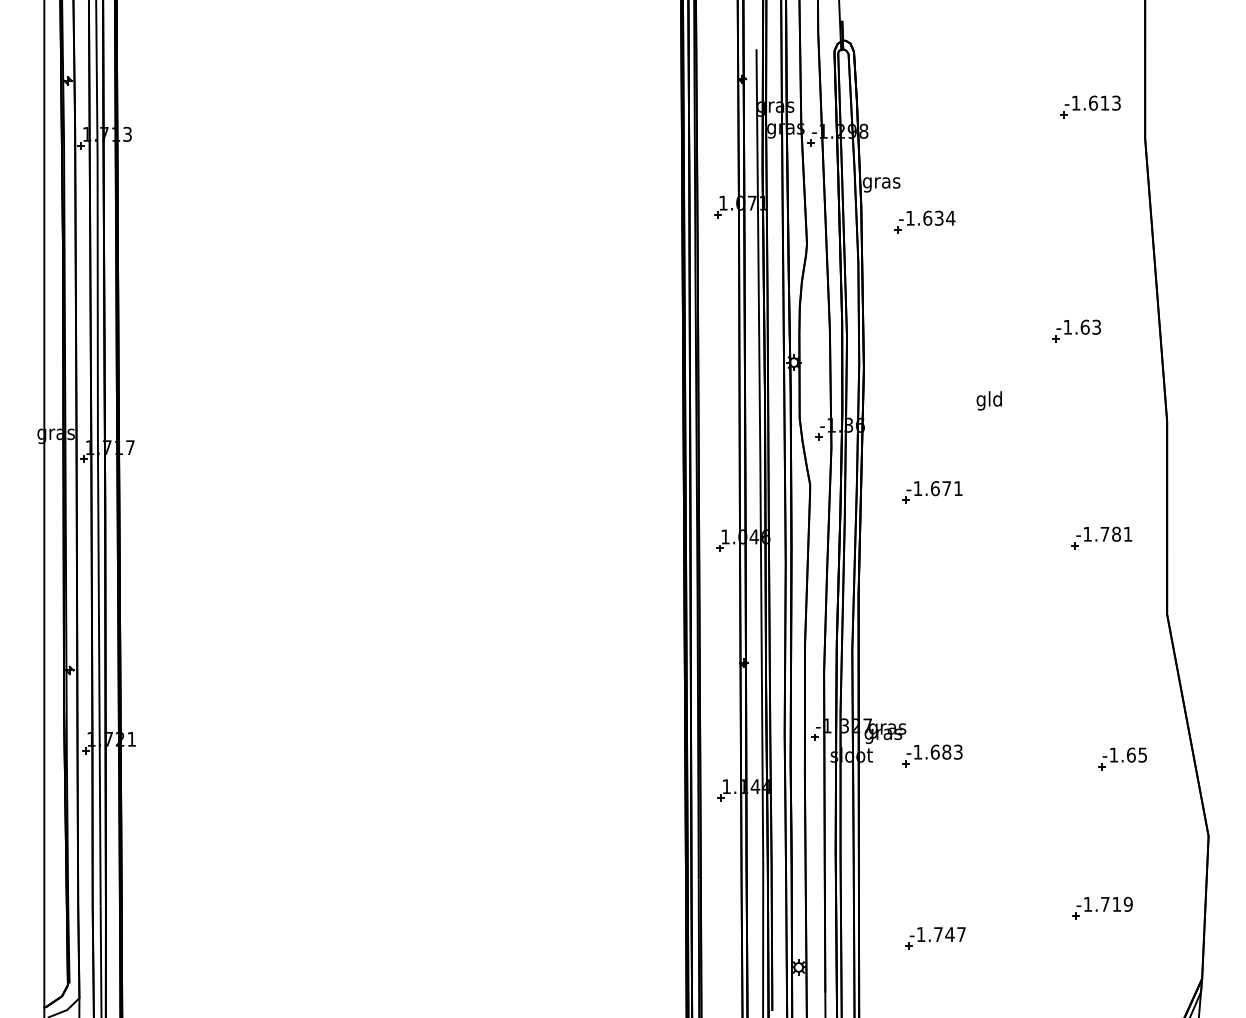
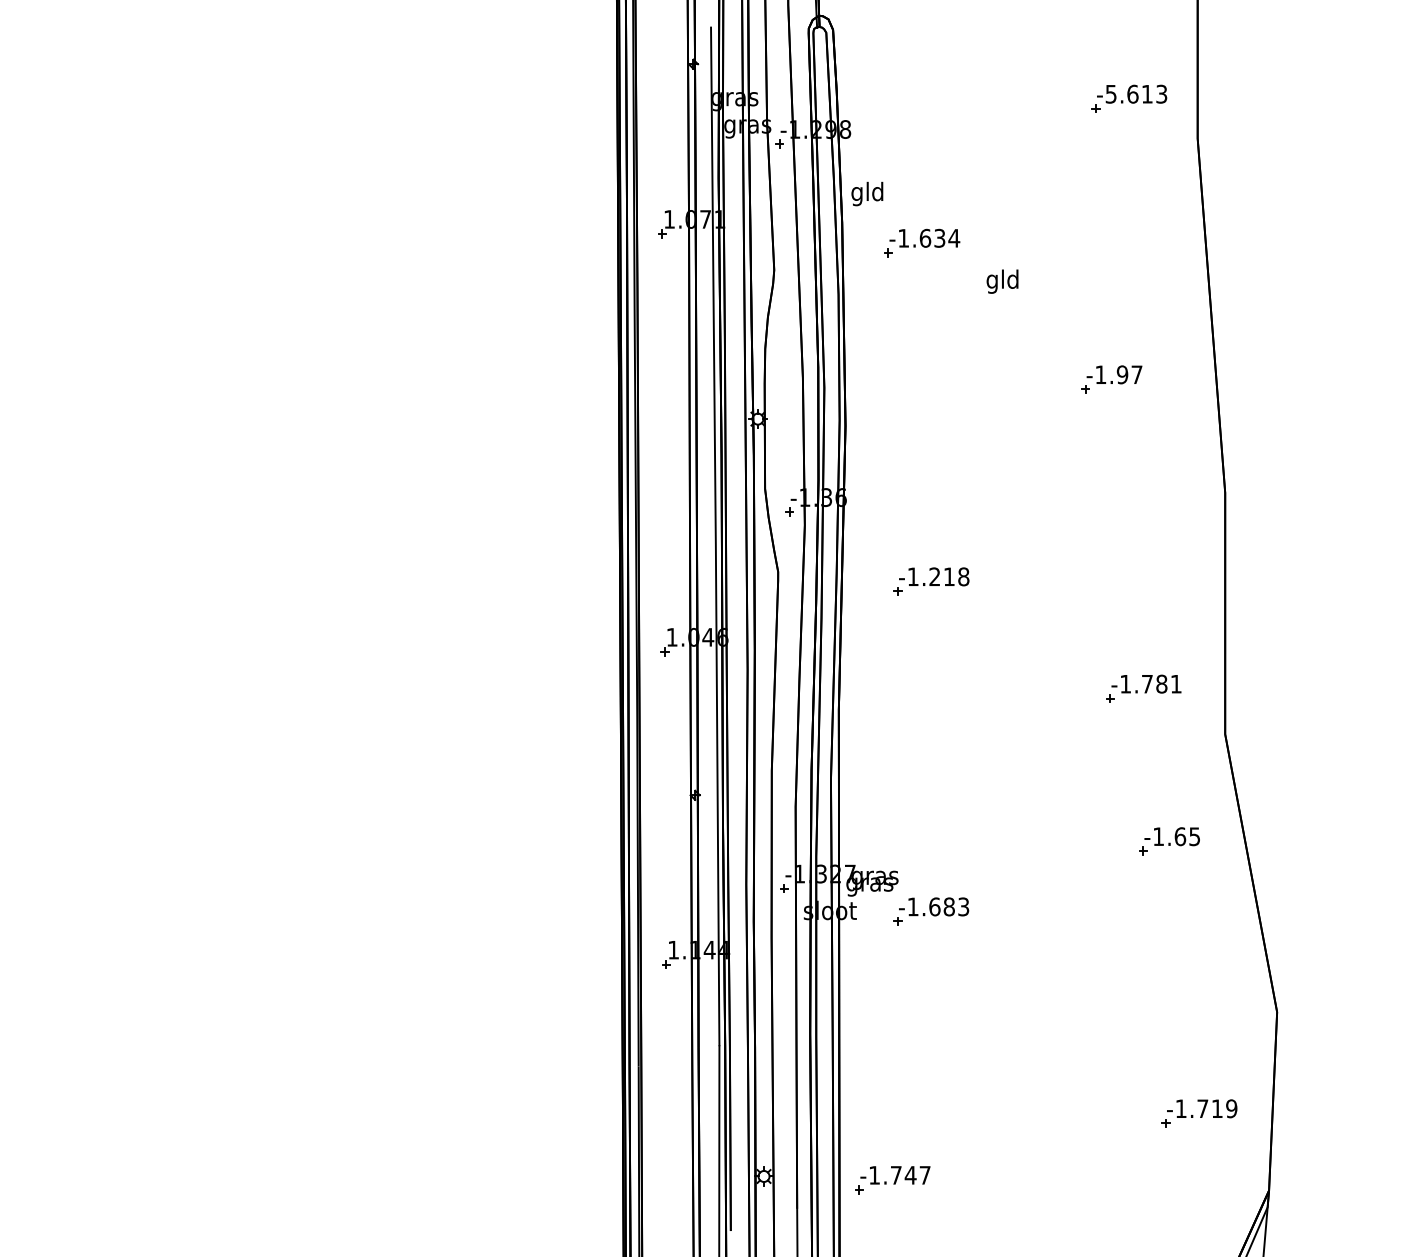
text: (1075, 102) -> (1110, 93), -1.613 -> -5.613
text: (881, 182) -> (867, 193), gras -> gld
text: (1090, 326) -> (1129, 373), -1.63 -> -1.97
text: (988, 400) -> (1001, 281), moved
text: (946, 488) -> (948, 576), -1.671 -> -1.218
part: (1101, 537) -> (1143, 688), moved
part: (1122, 758) -> (1169, 840), moved
part: (1102, 907) -> (1199, 1112), moved
part: (935, 938) -> (892, 1180), moved

